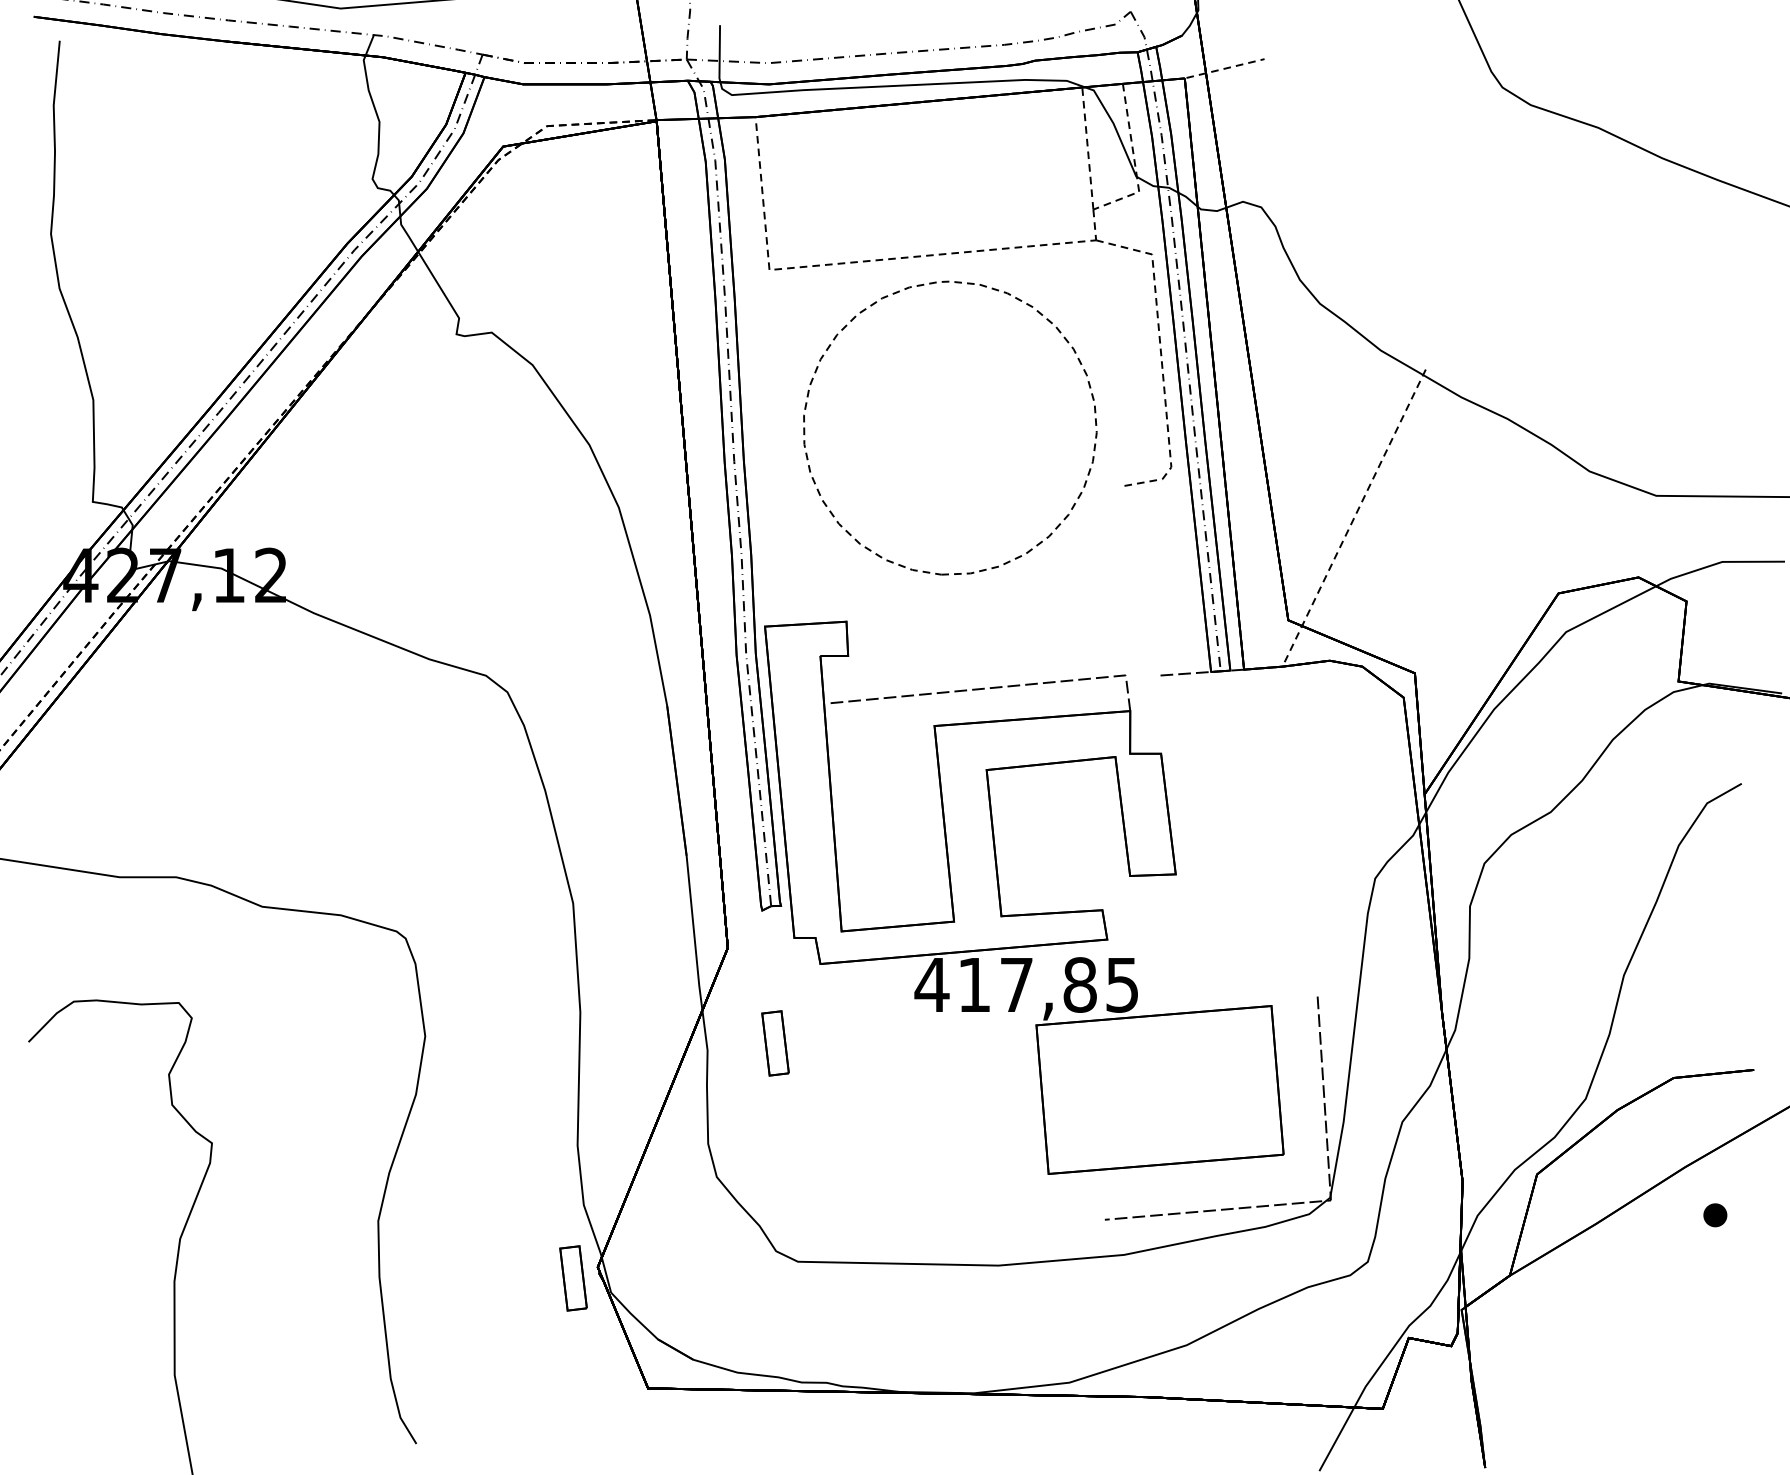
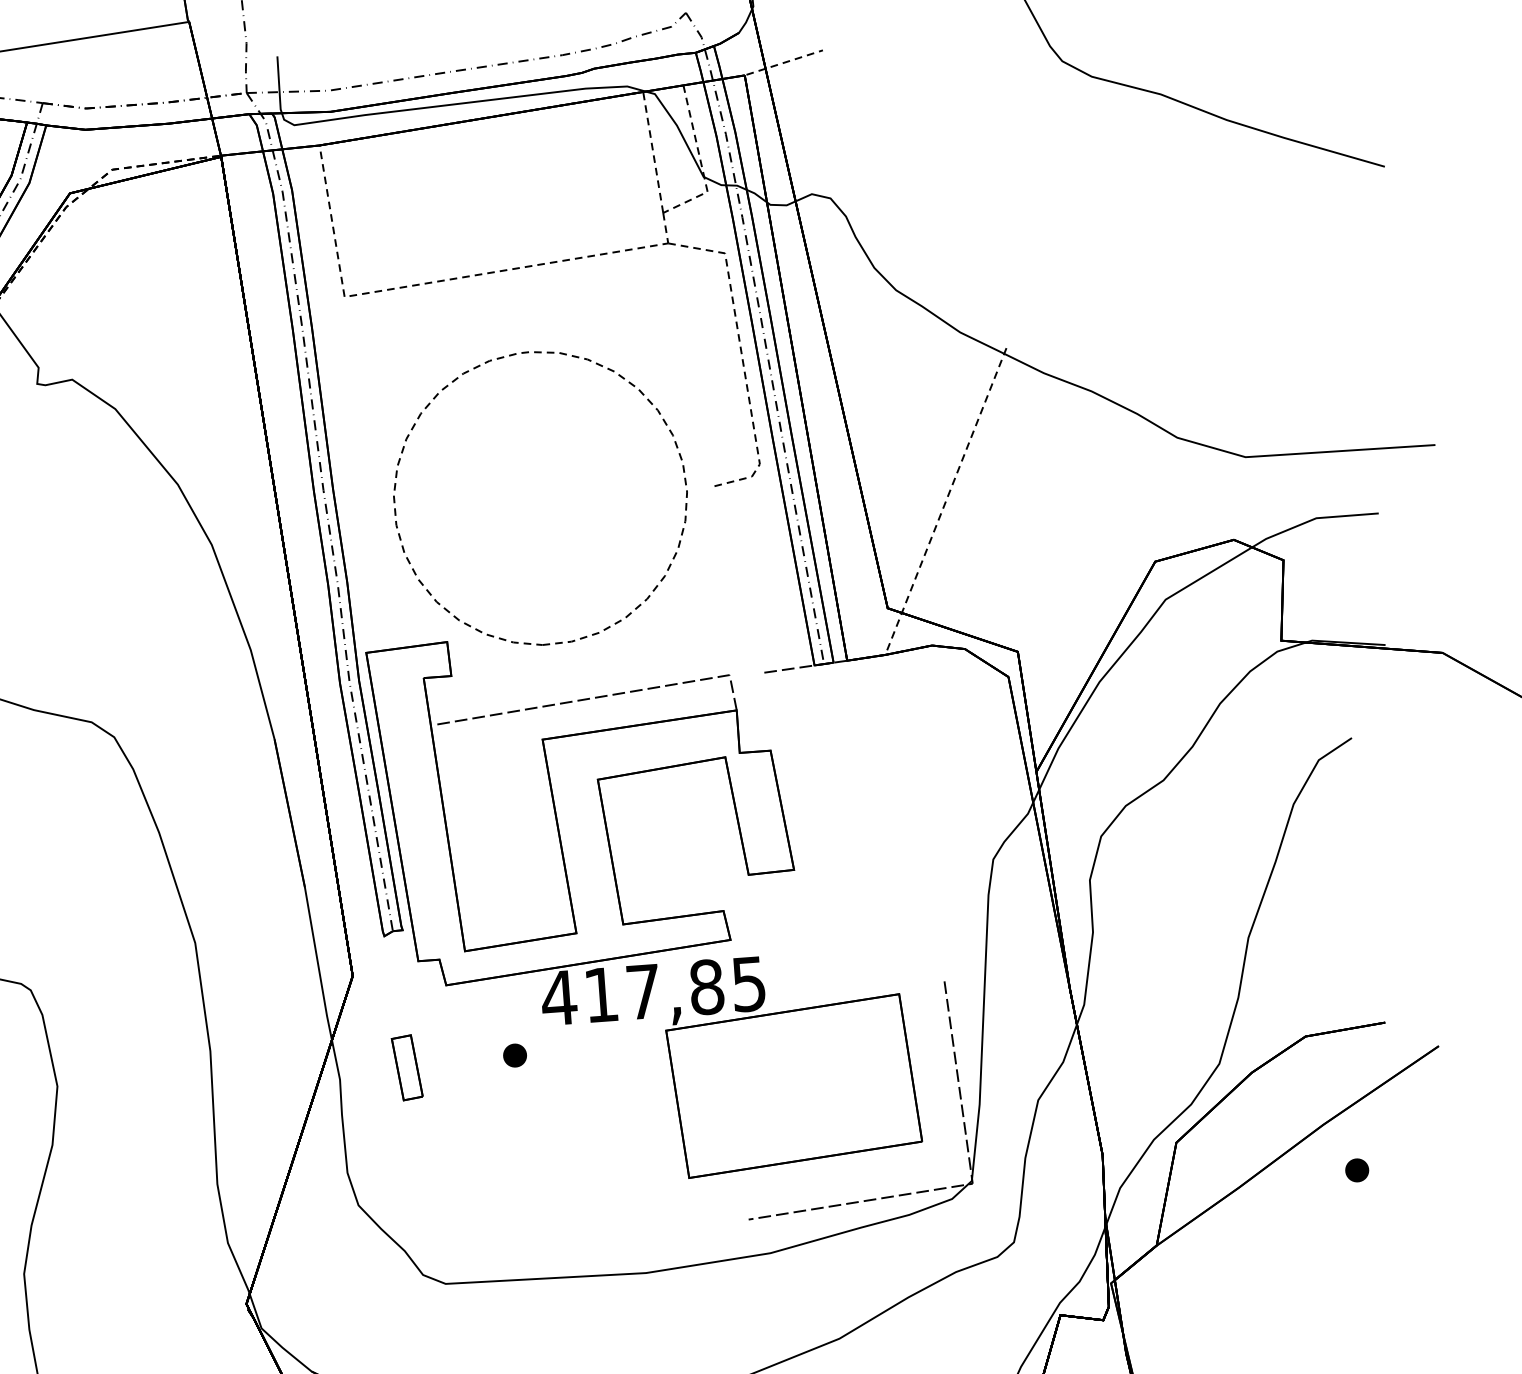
part: (994, 290) -> (574, 357), moved
part: (883, 1038) -> (514, 1054), added
part: (573, 1278) -> (223, 1317), removed

